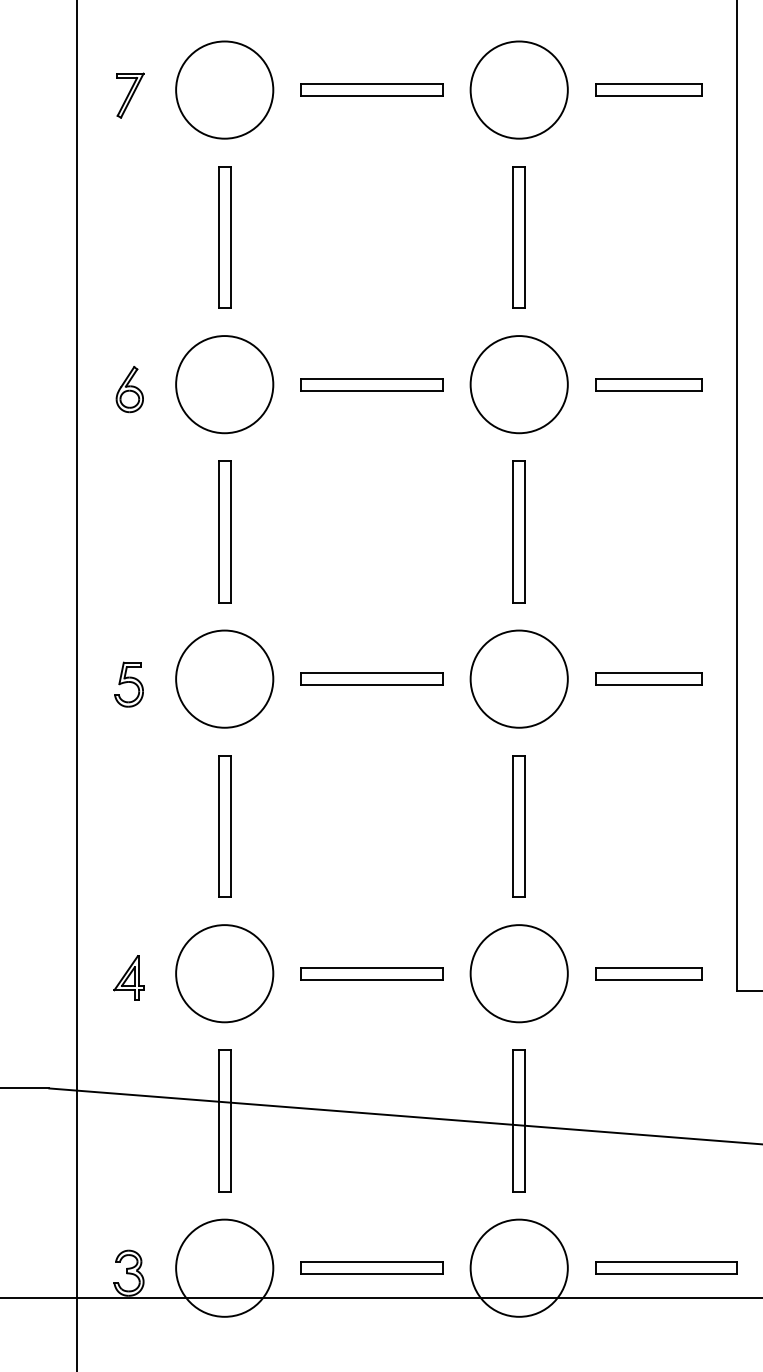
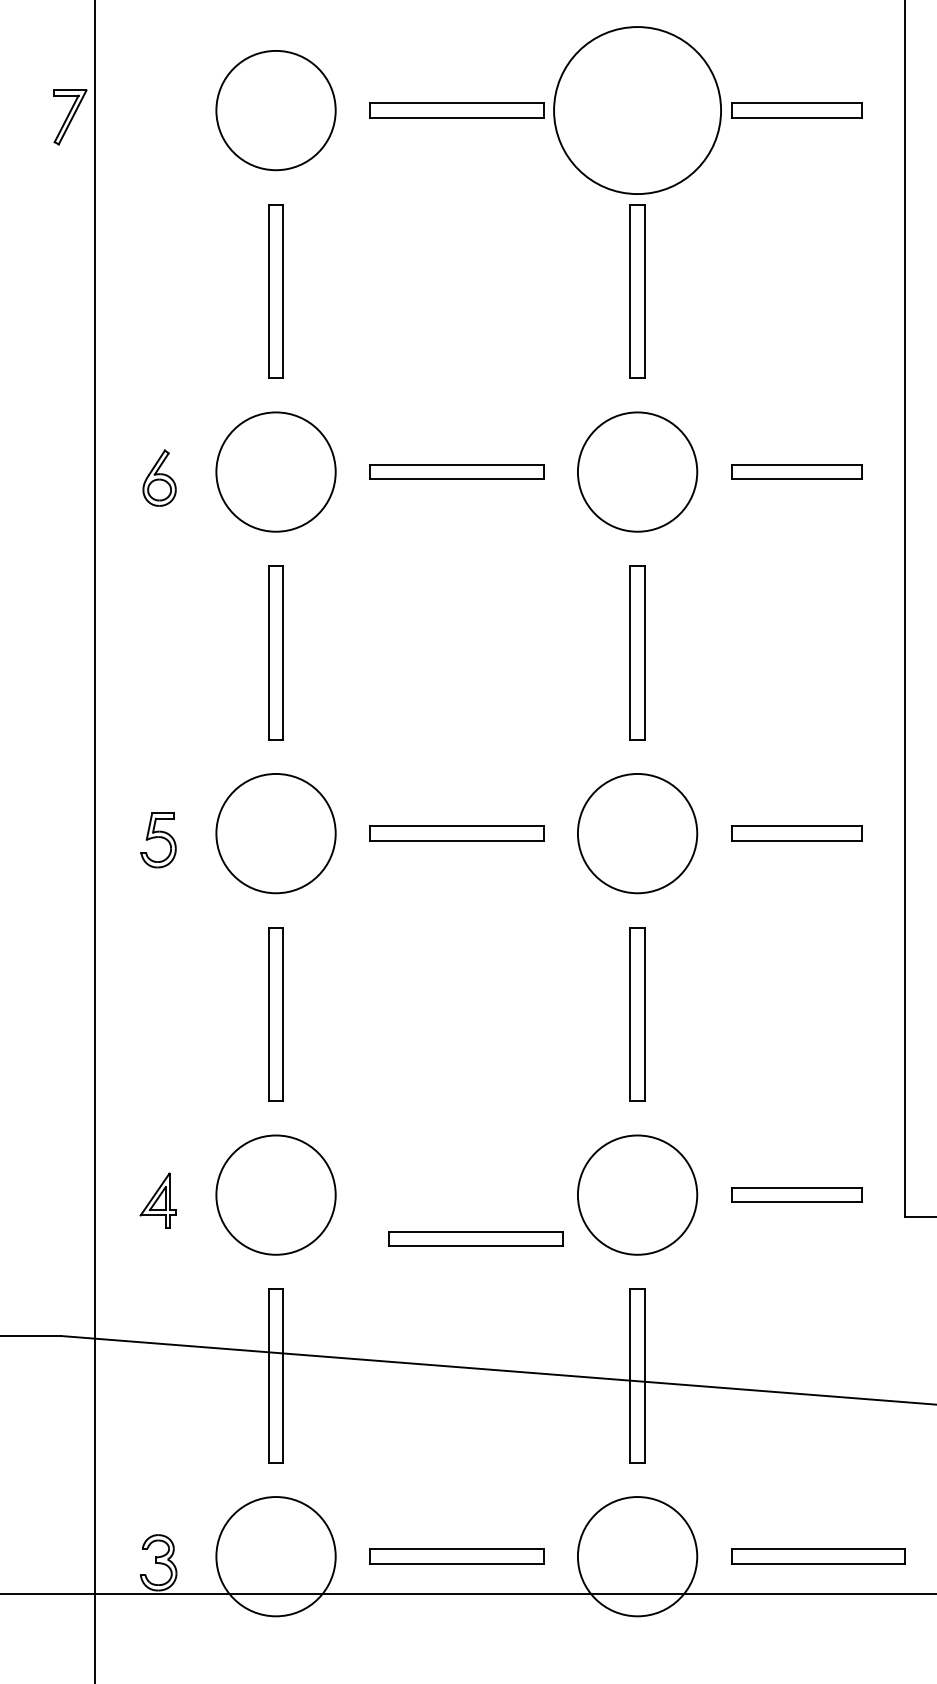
circle: (519, 90) -> (637, 110), size x1.4
part: (130, 95) -> (70, 117), moved
part: (371, 973) -> (475, 1238), moved

